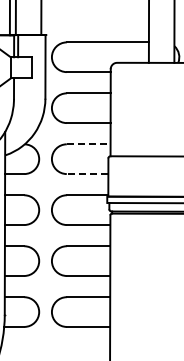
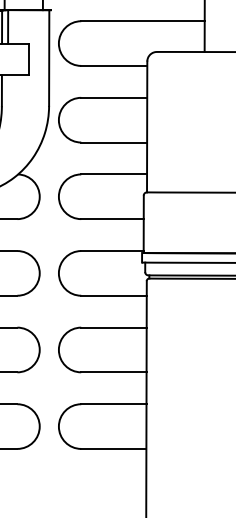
line: (88, 144) -> (113, 174), dashed -> solid
line: (87, 174) -> (112, 219), dashed -> solid

